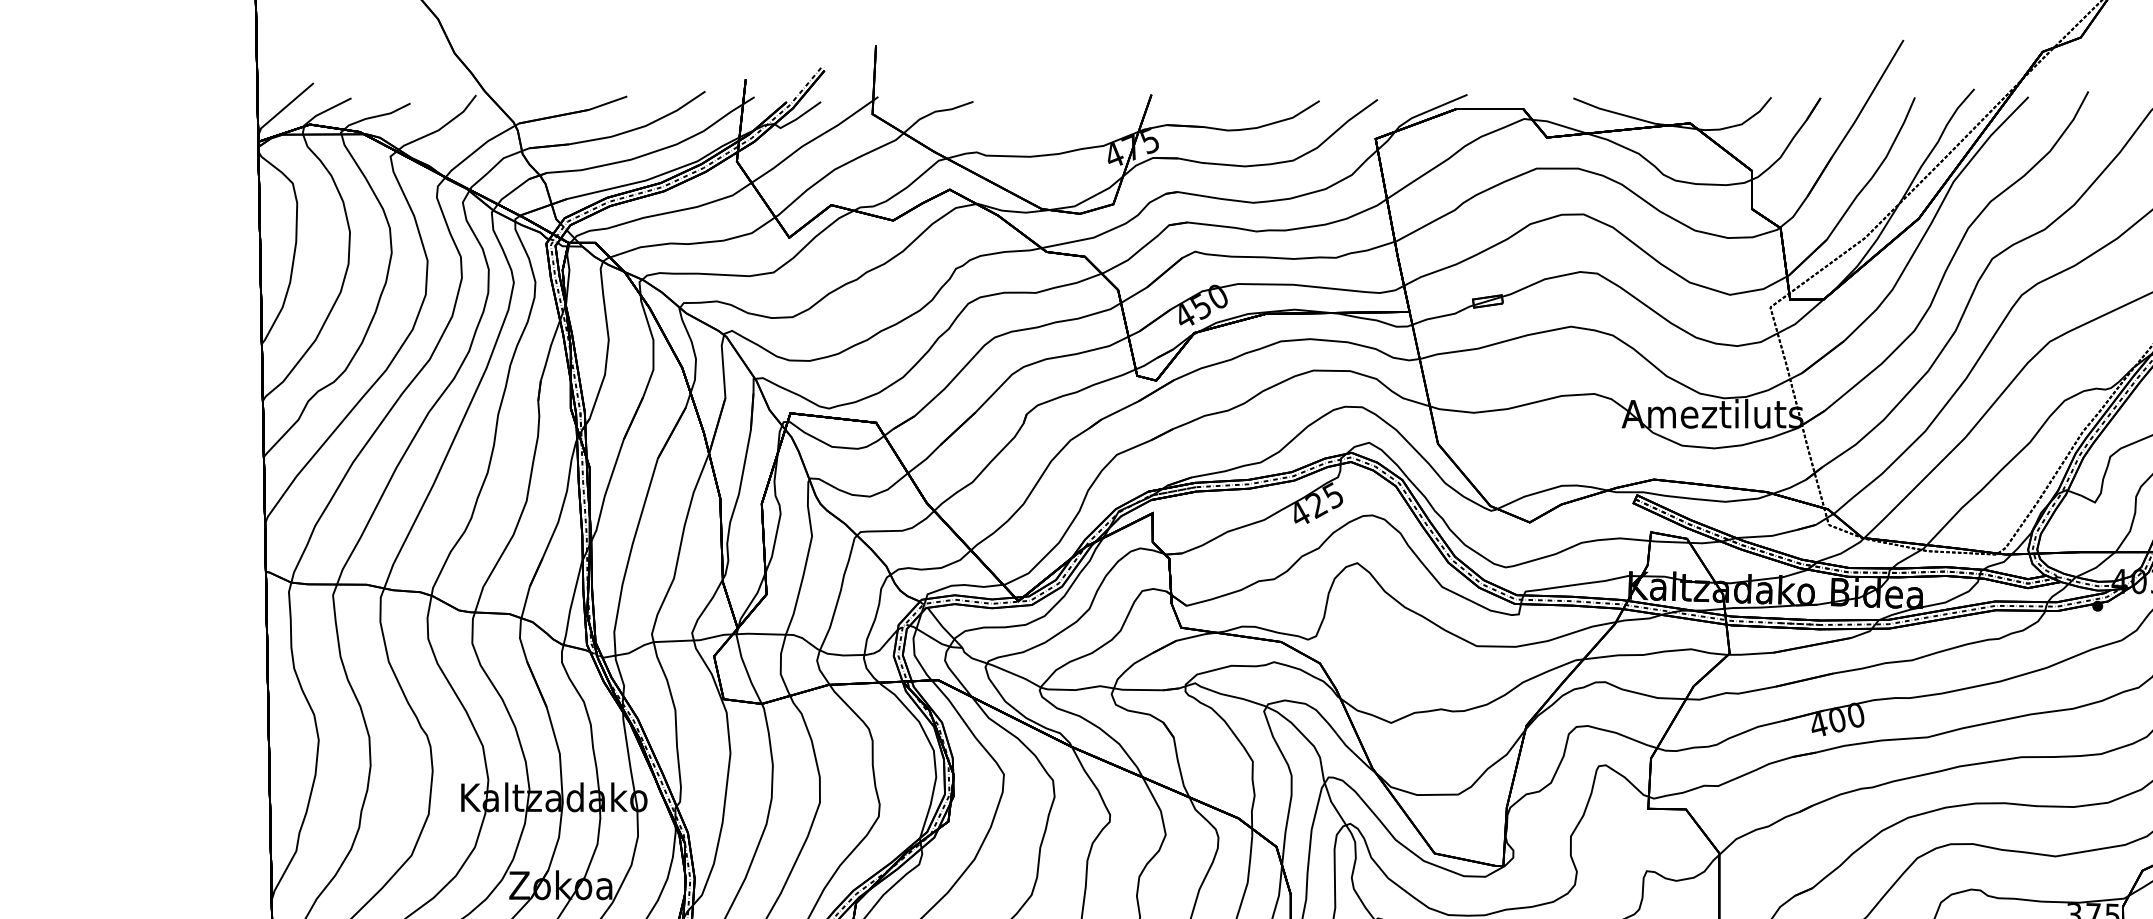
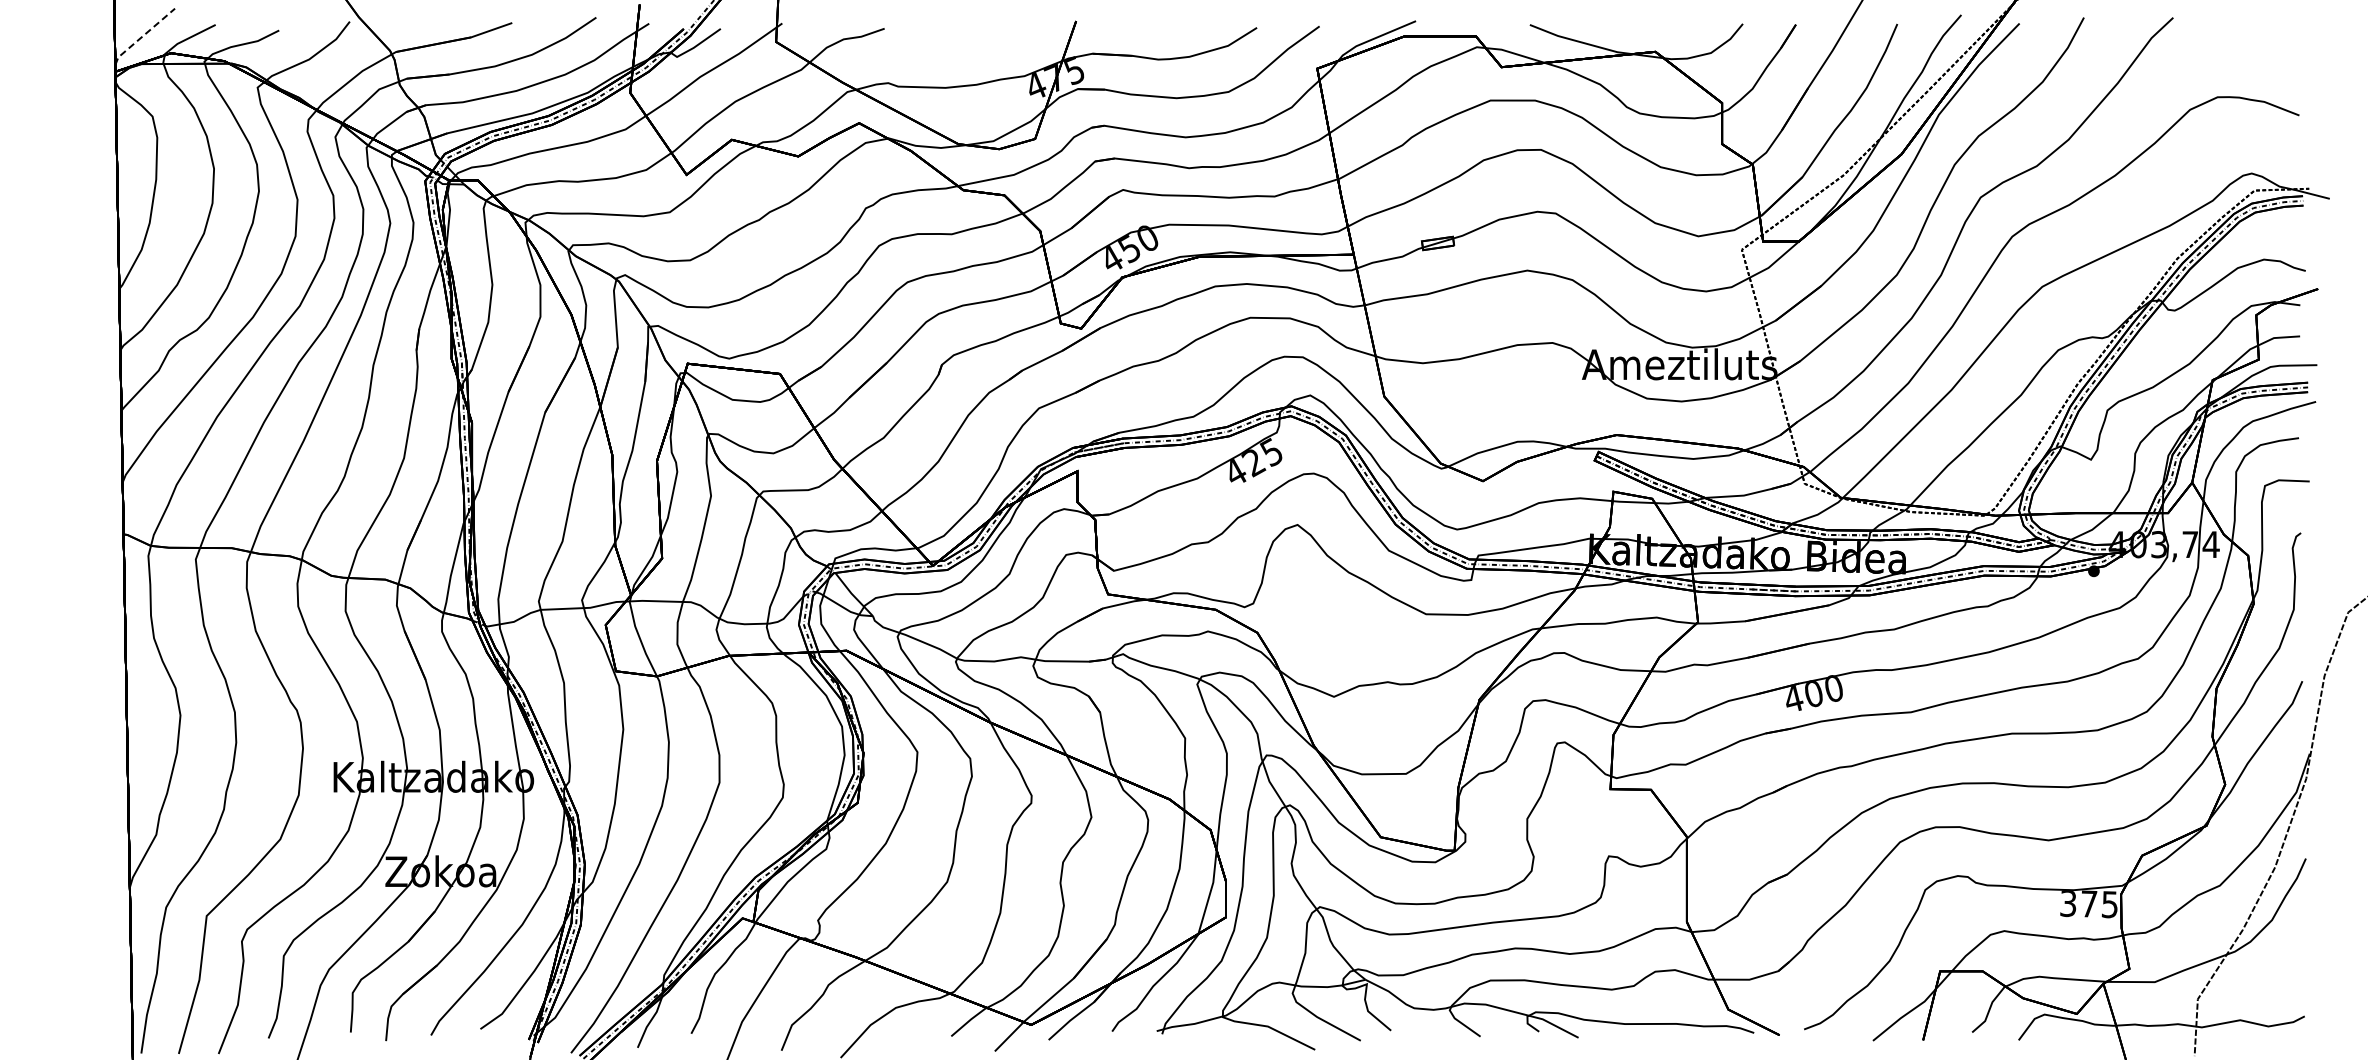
line: (284, 108) -> (143, 35), solid -> dashed

